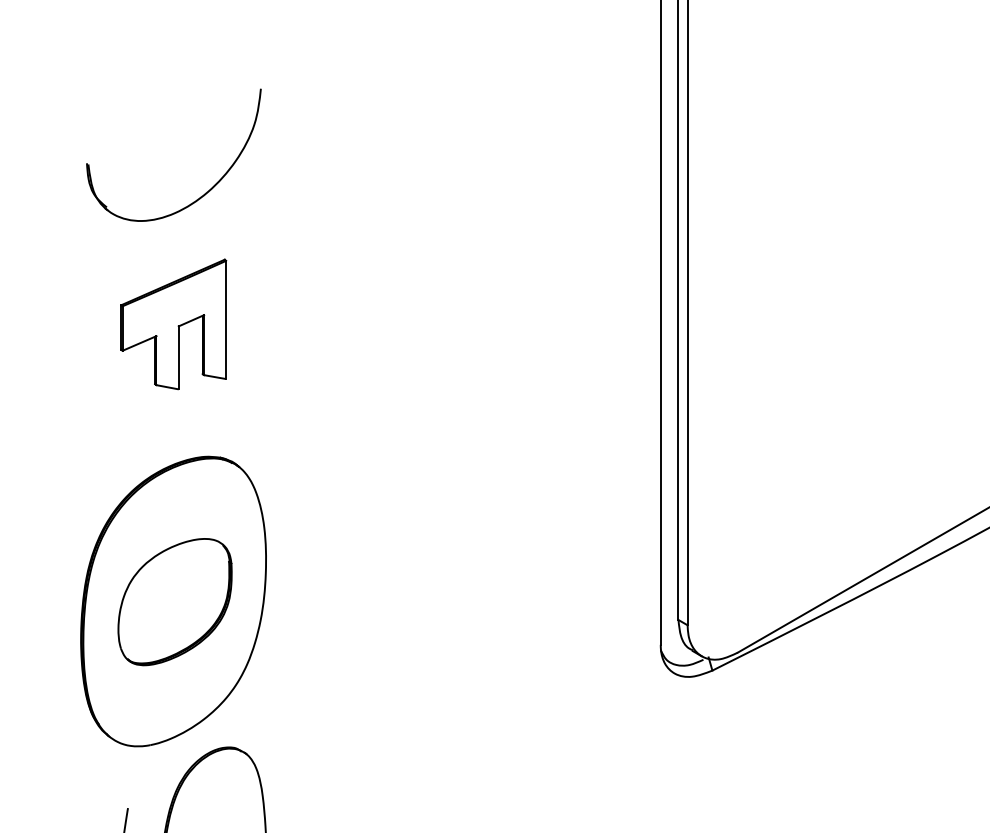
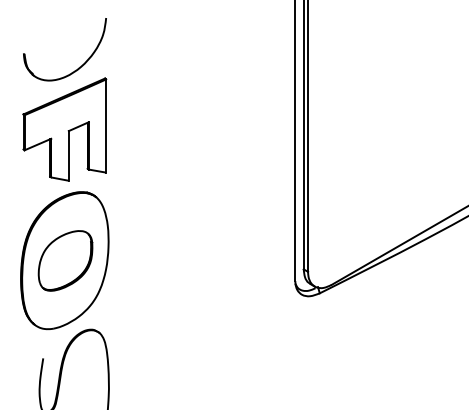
part: (172, 324) -> (64, 129), size x1.67

